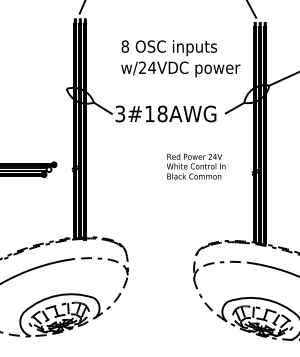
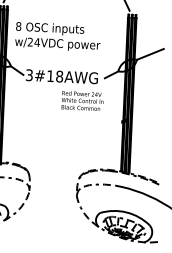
text: (180, 58) -> (57, 36), moved
text: (196, 166) -> (82, 100), moved

